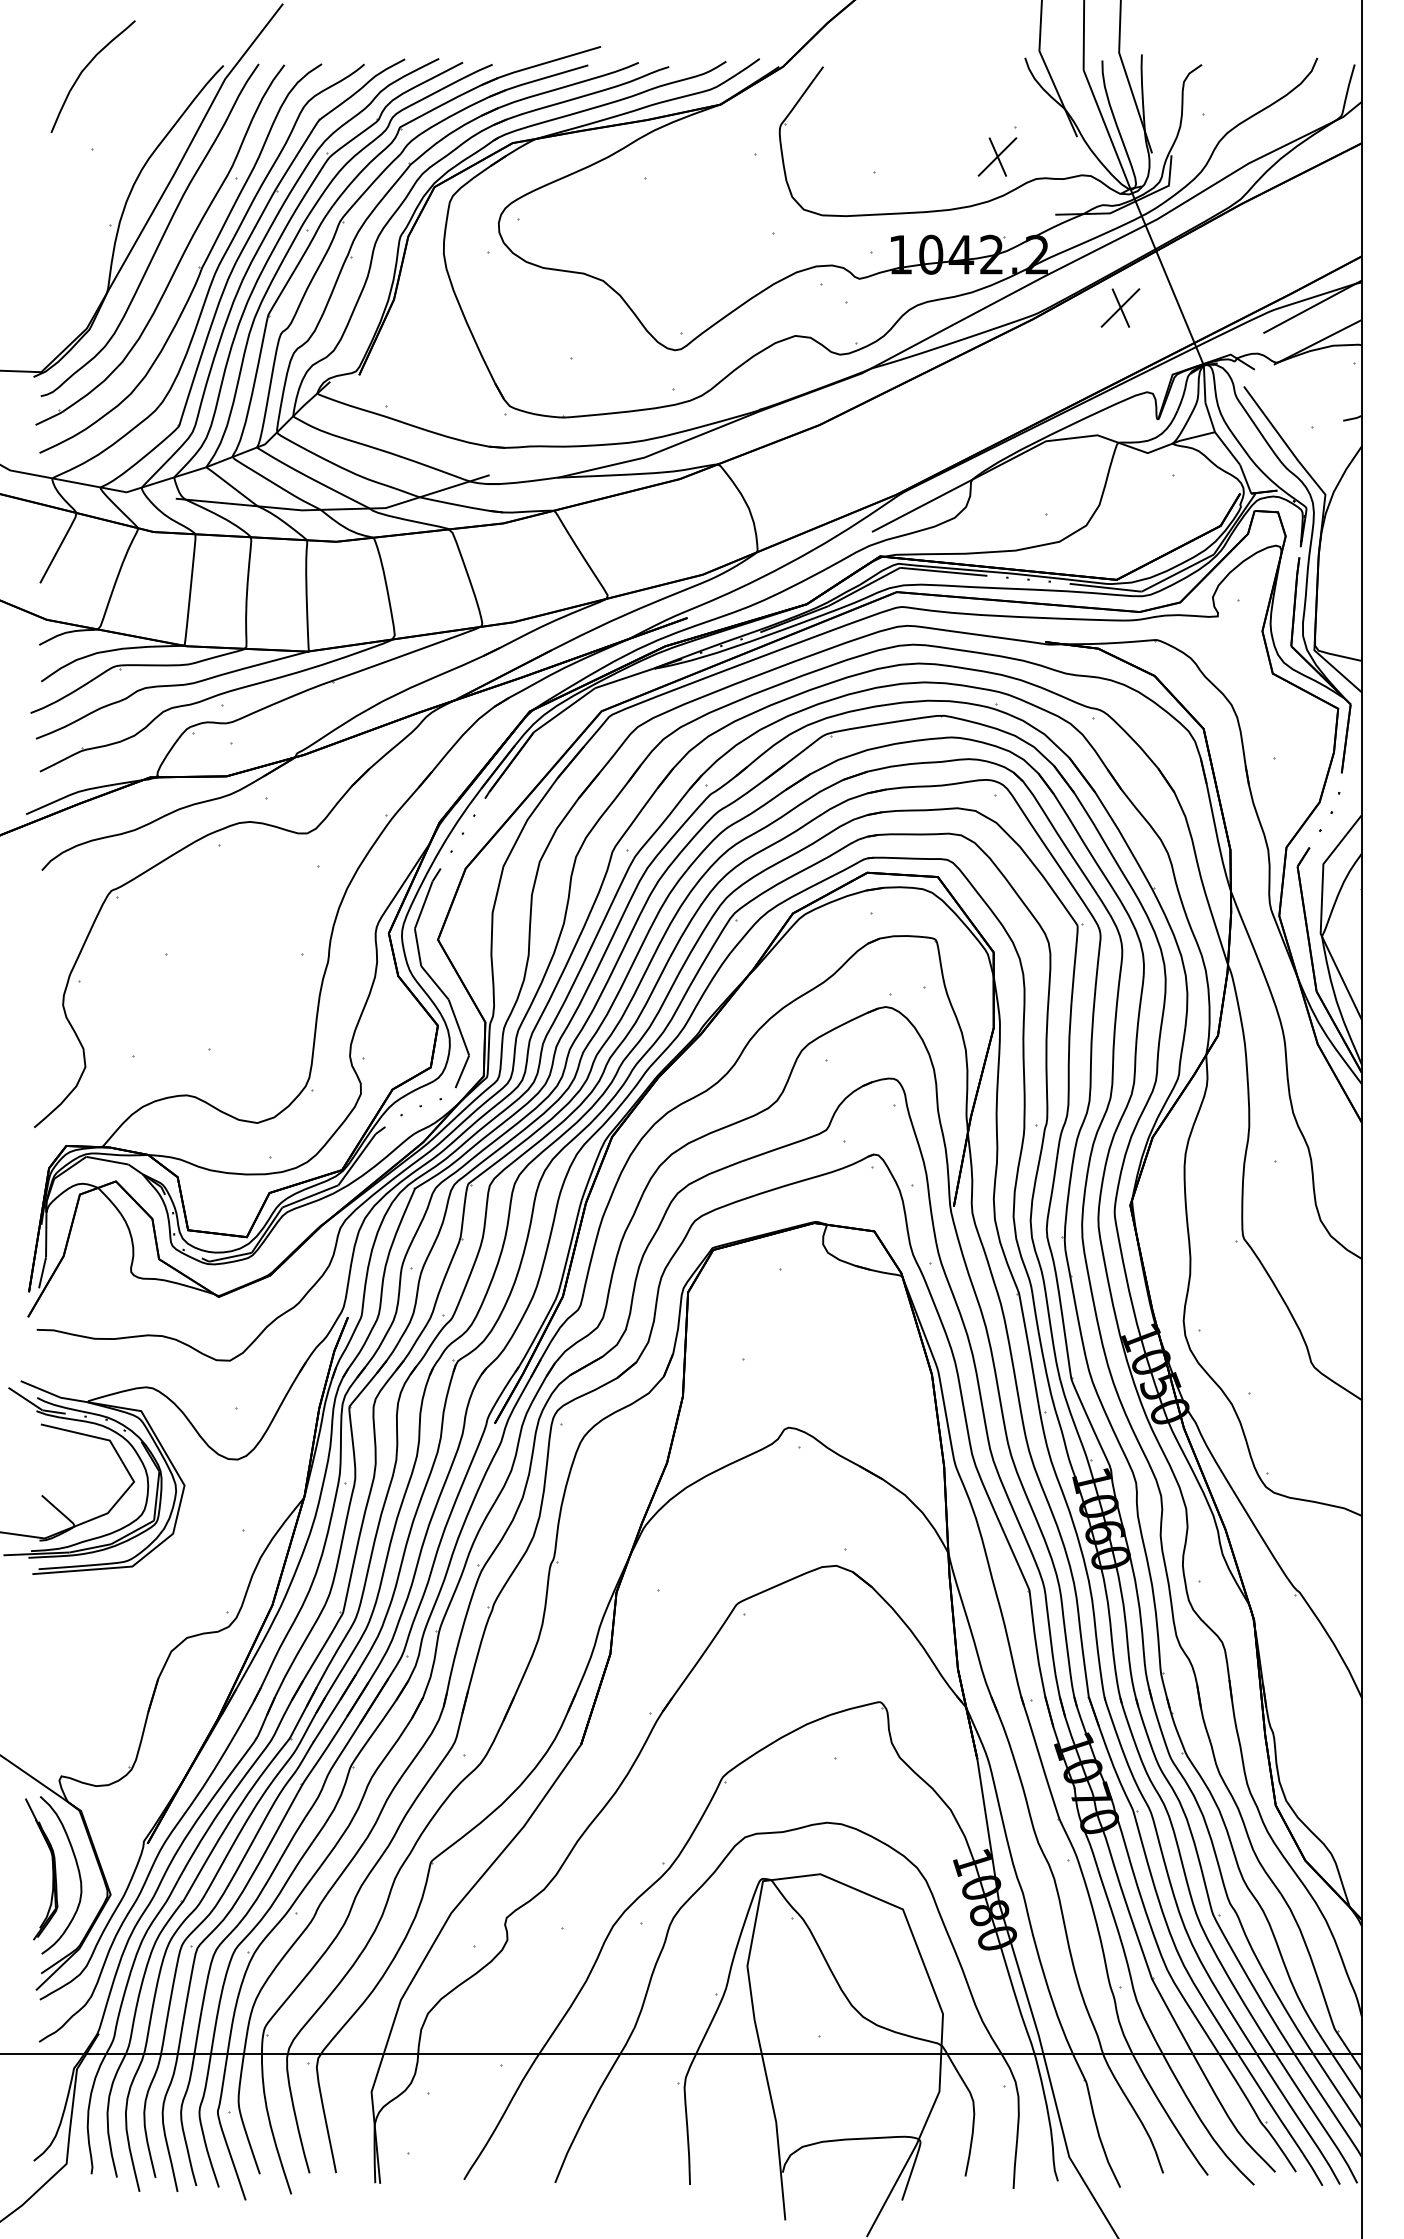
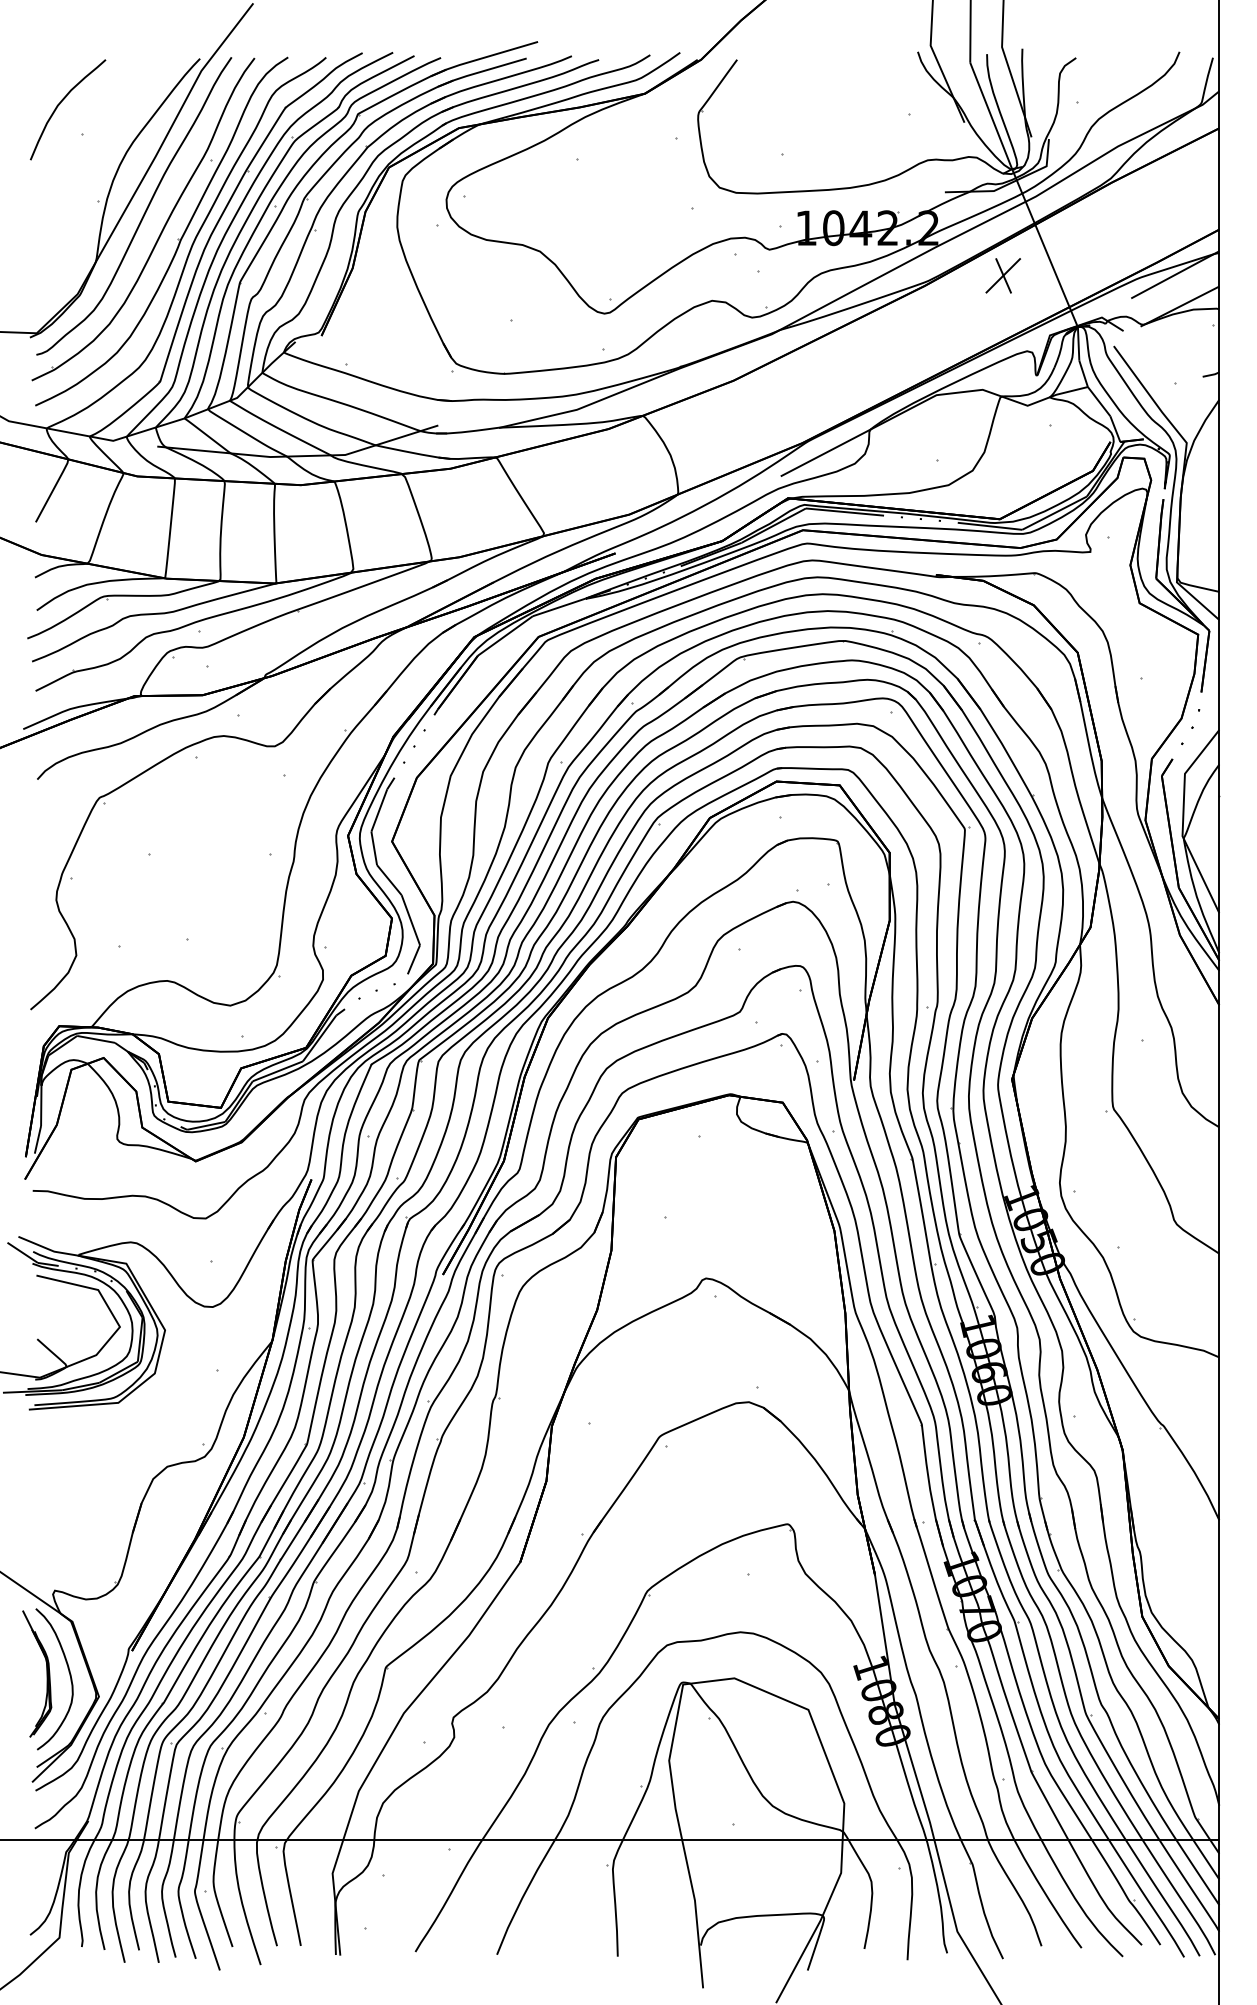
curve: (85, 69) -> (61, 103), moved
part: (997, 156) -> (893, 140), removed

